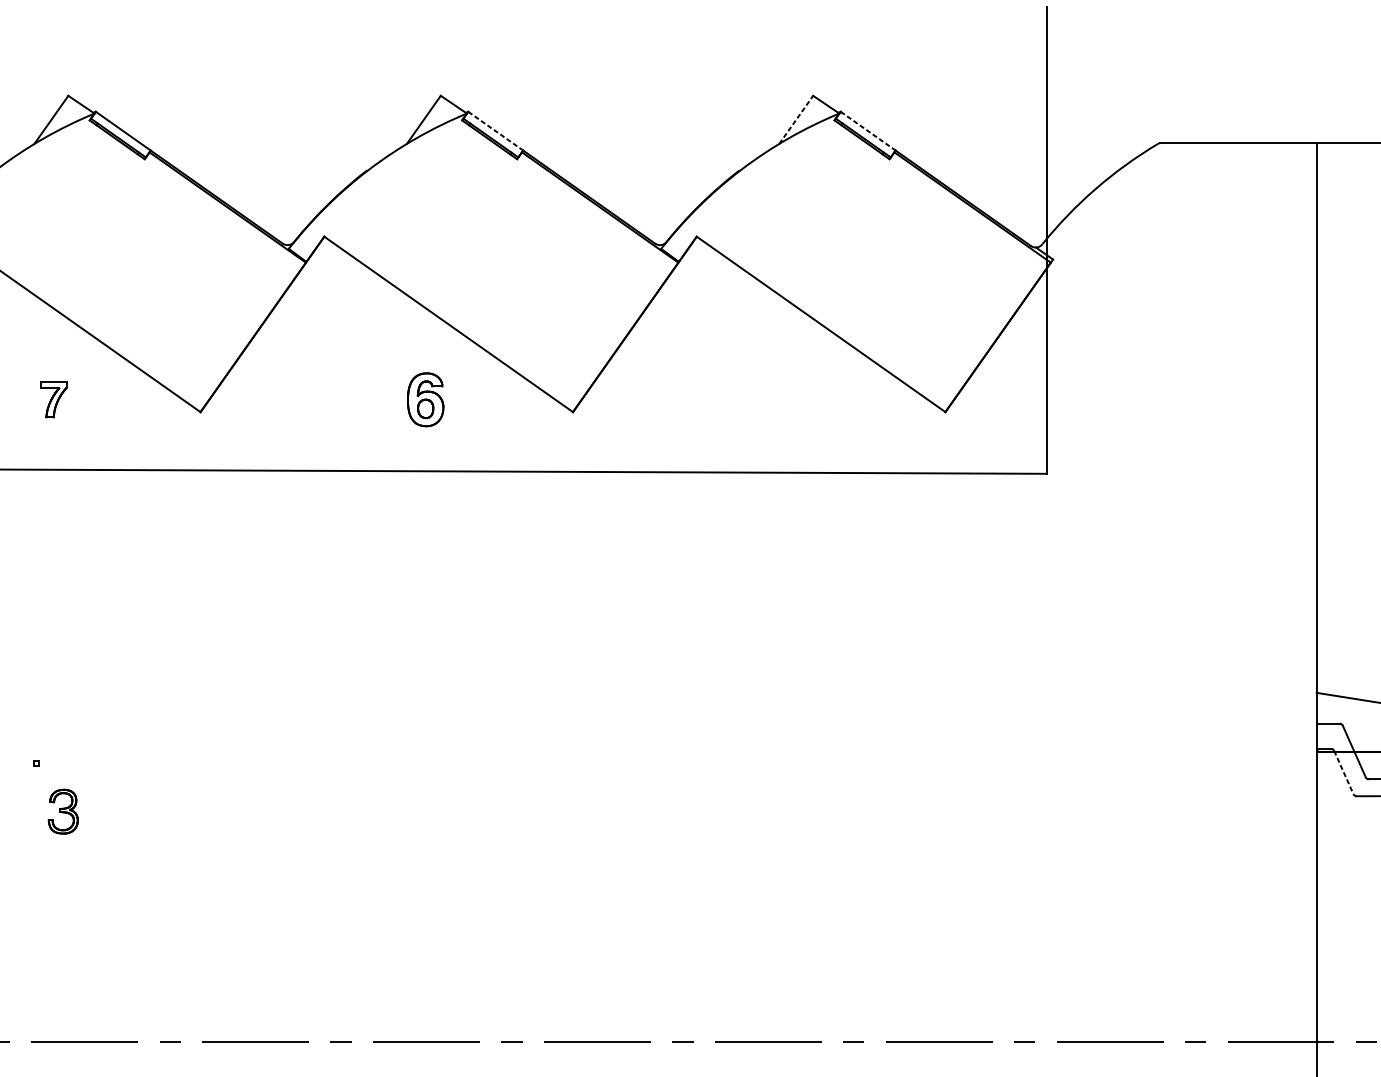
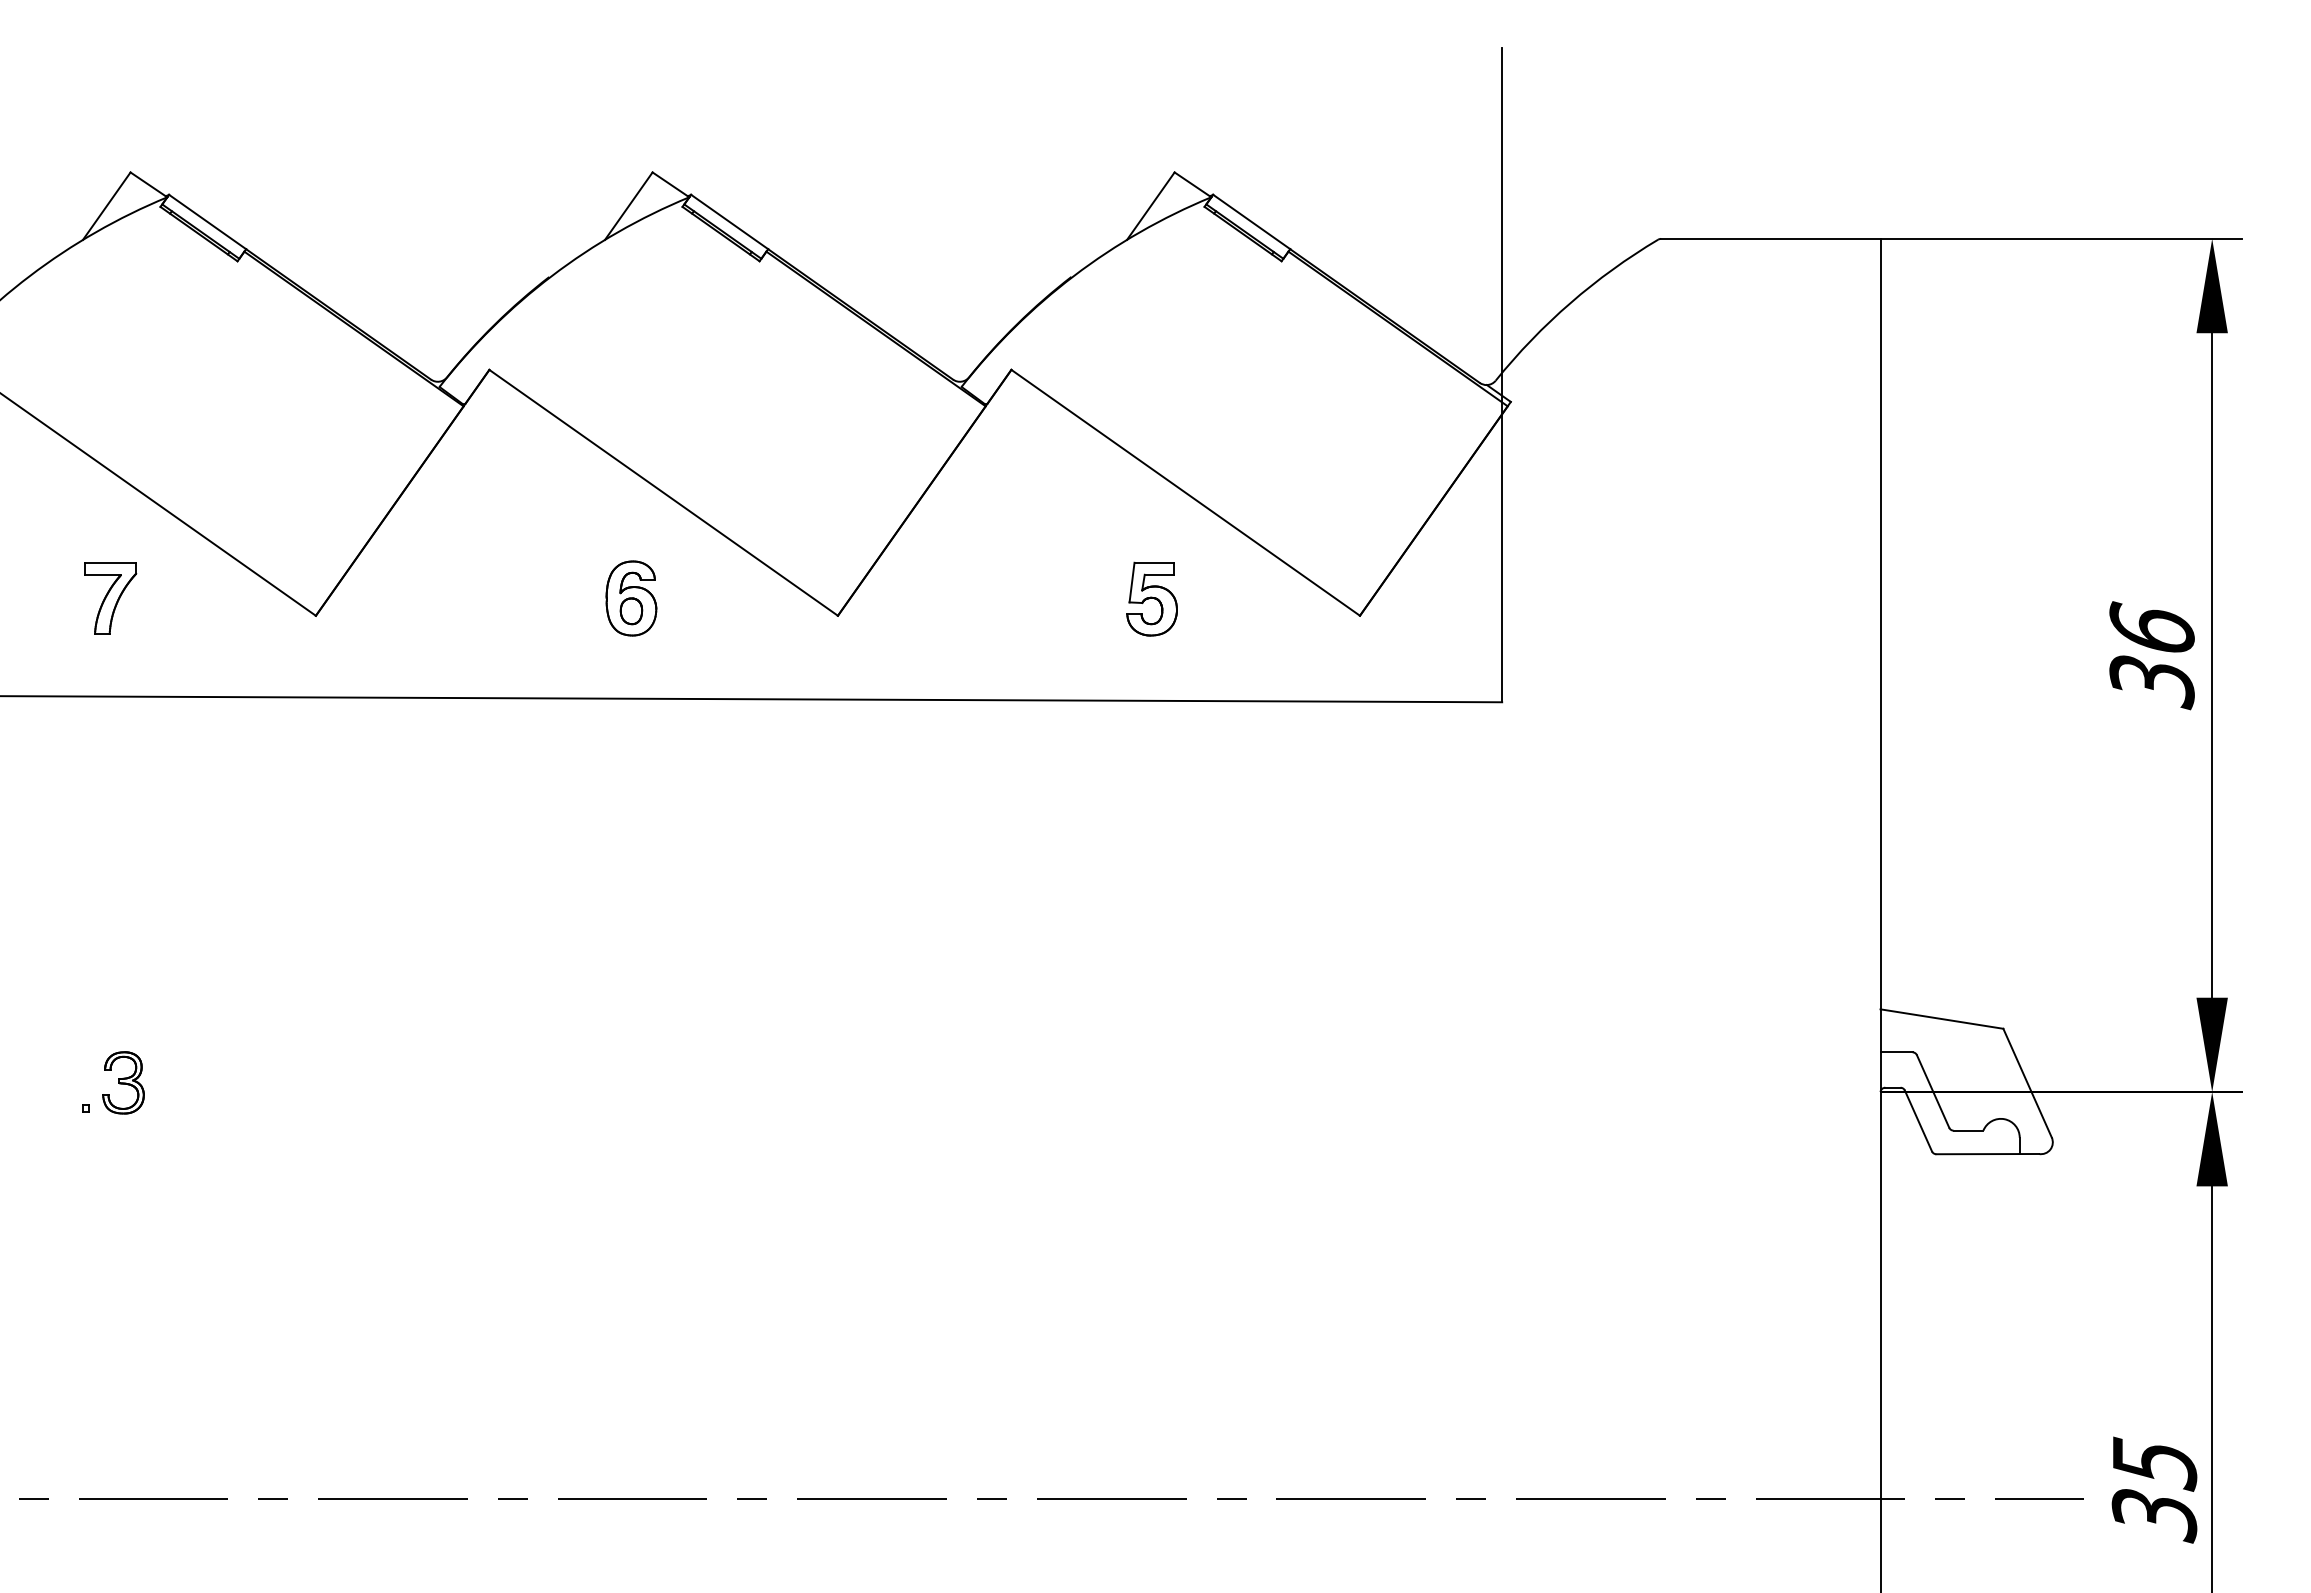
line: (796, 119) -> (1151, 205), dashed -> solid
line: (496, 131) -> (730, 222), dashed -> solid
line: (868, 131) -> (1252, 222), dashed -> solid
part: (54, 399) -> (110, 598), size x1.43
part: (796, 399) -> (1151, 598), added
line: (1343, 772) -> (1918, 1121), dashed -> solid
part: (63, 811) -> (123, 1082), moved

